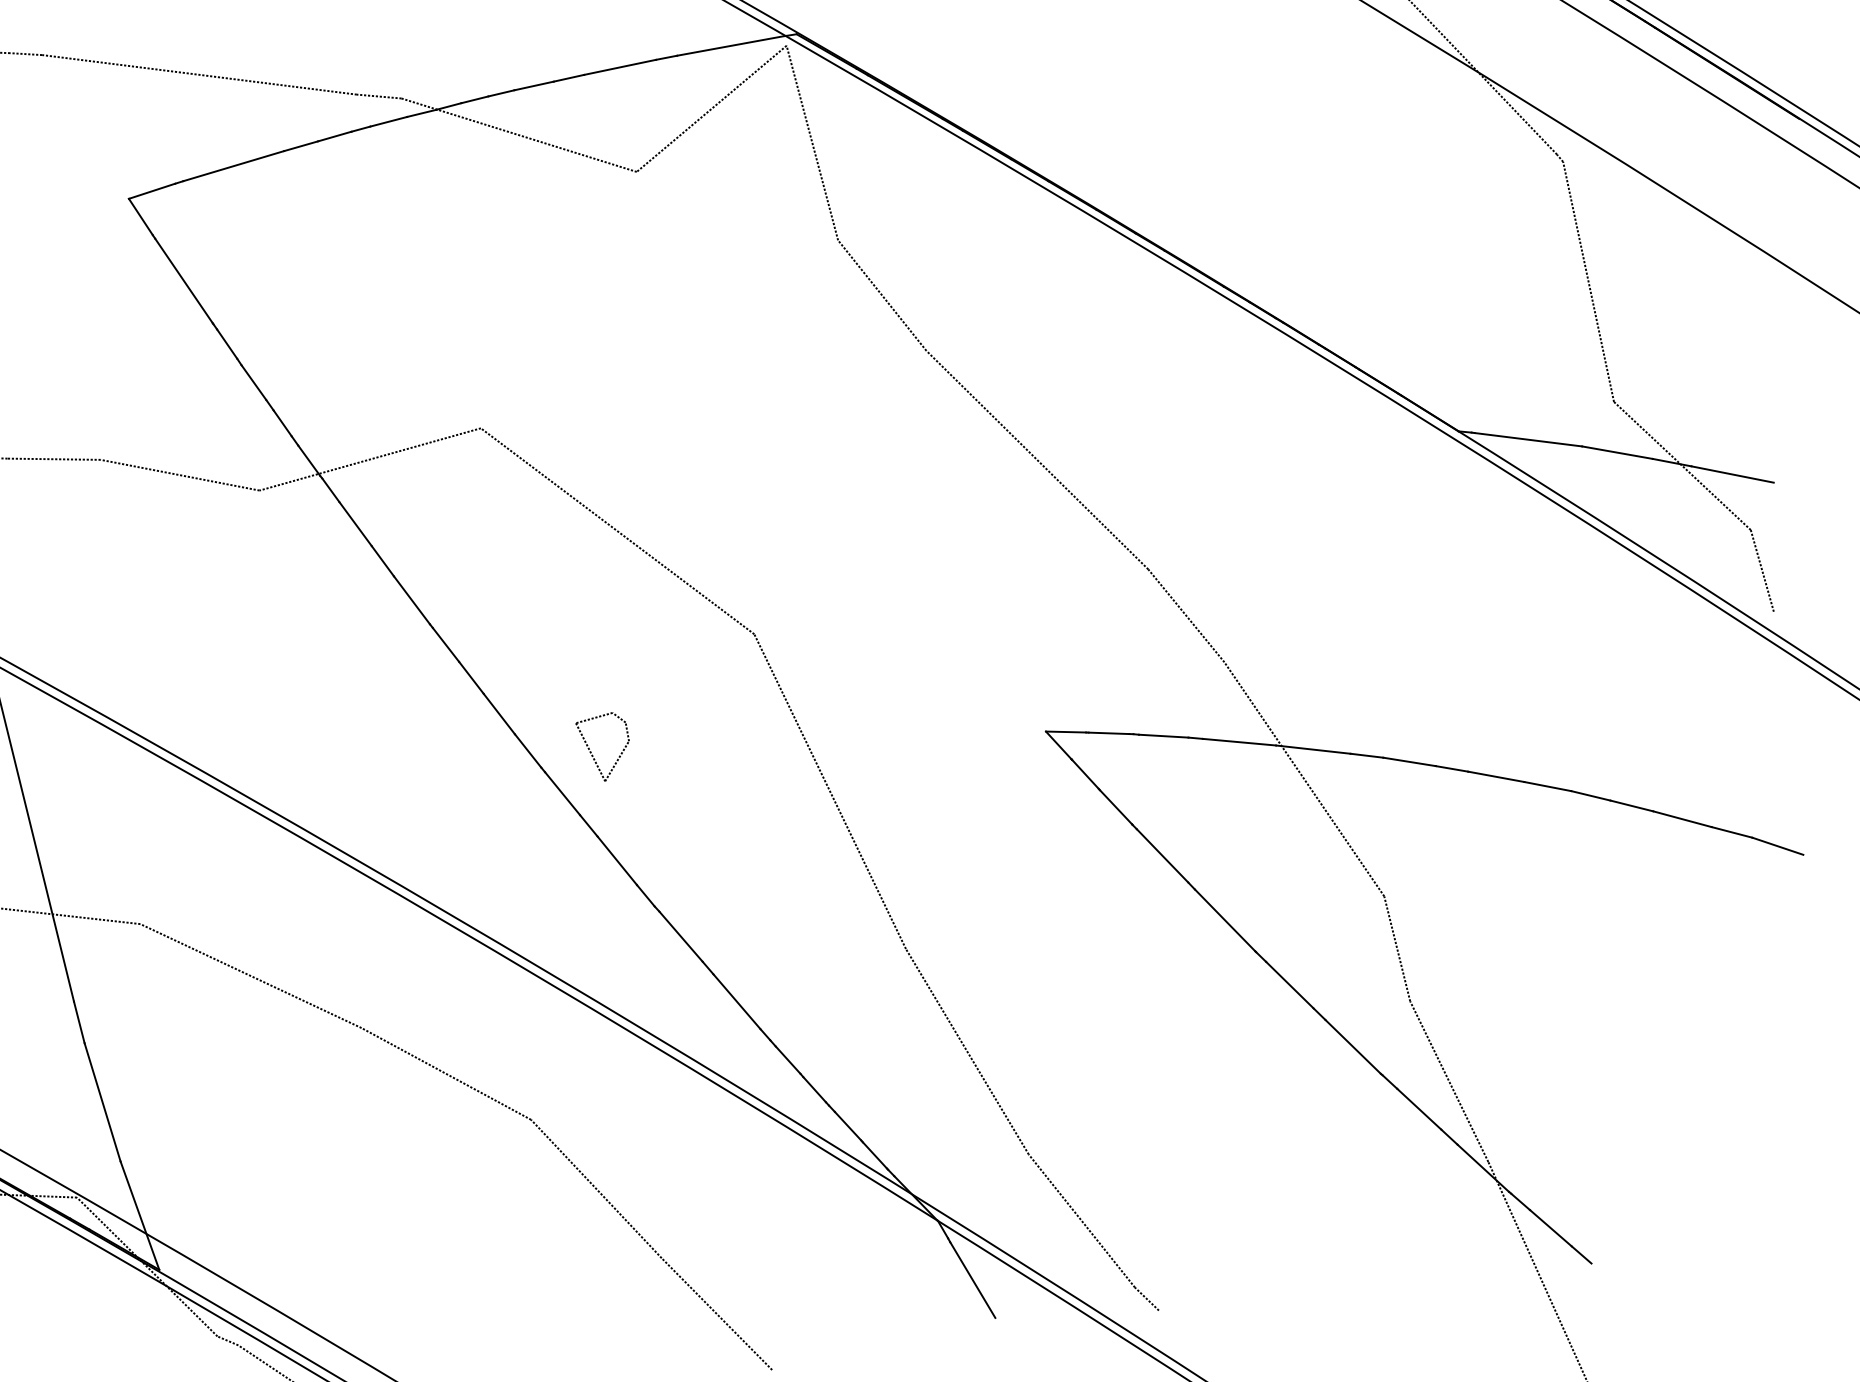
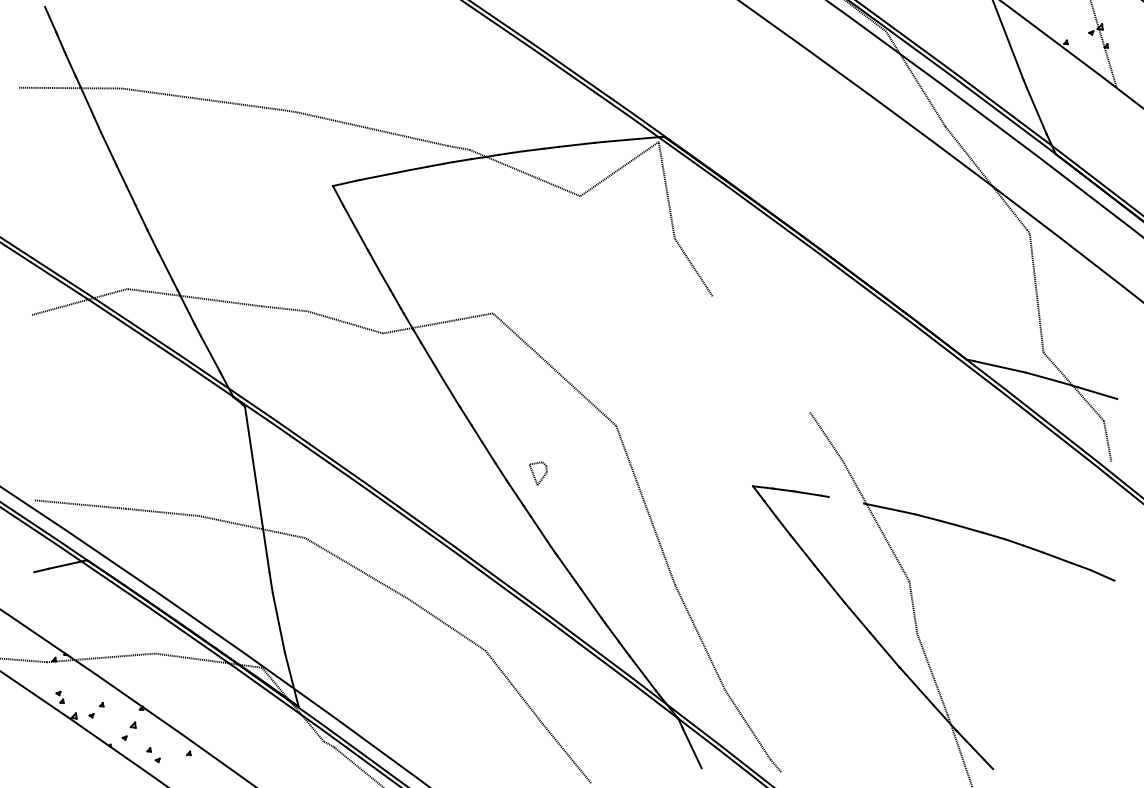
line: (1037, 460) -> (761, 354), removed
line: (1237, 742) -> (845, 500), removed
part: (604, 746) -> (538, 473), size x0.7

